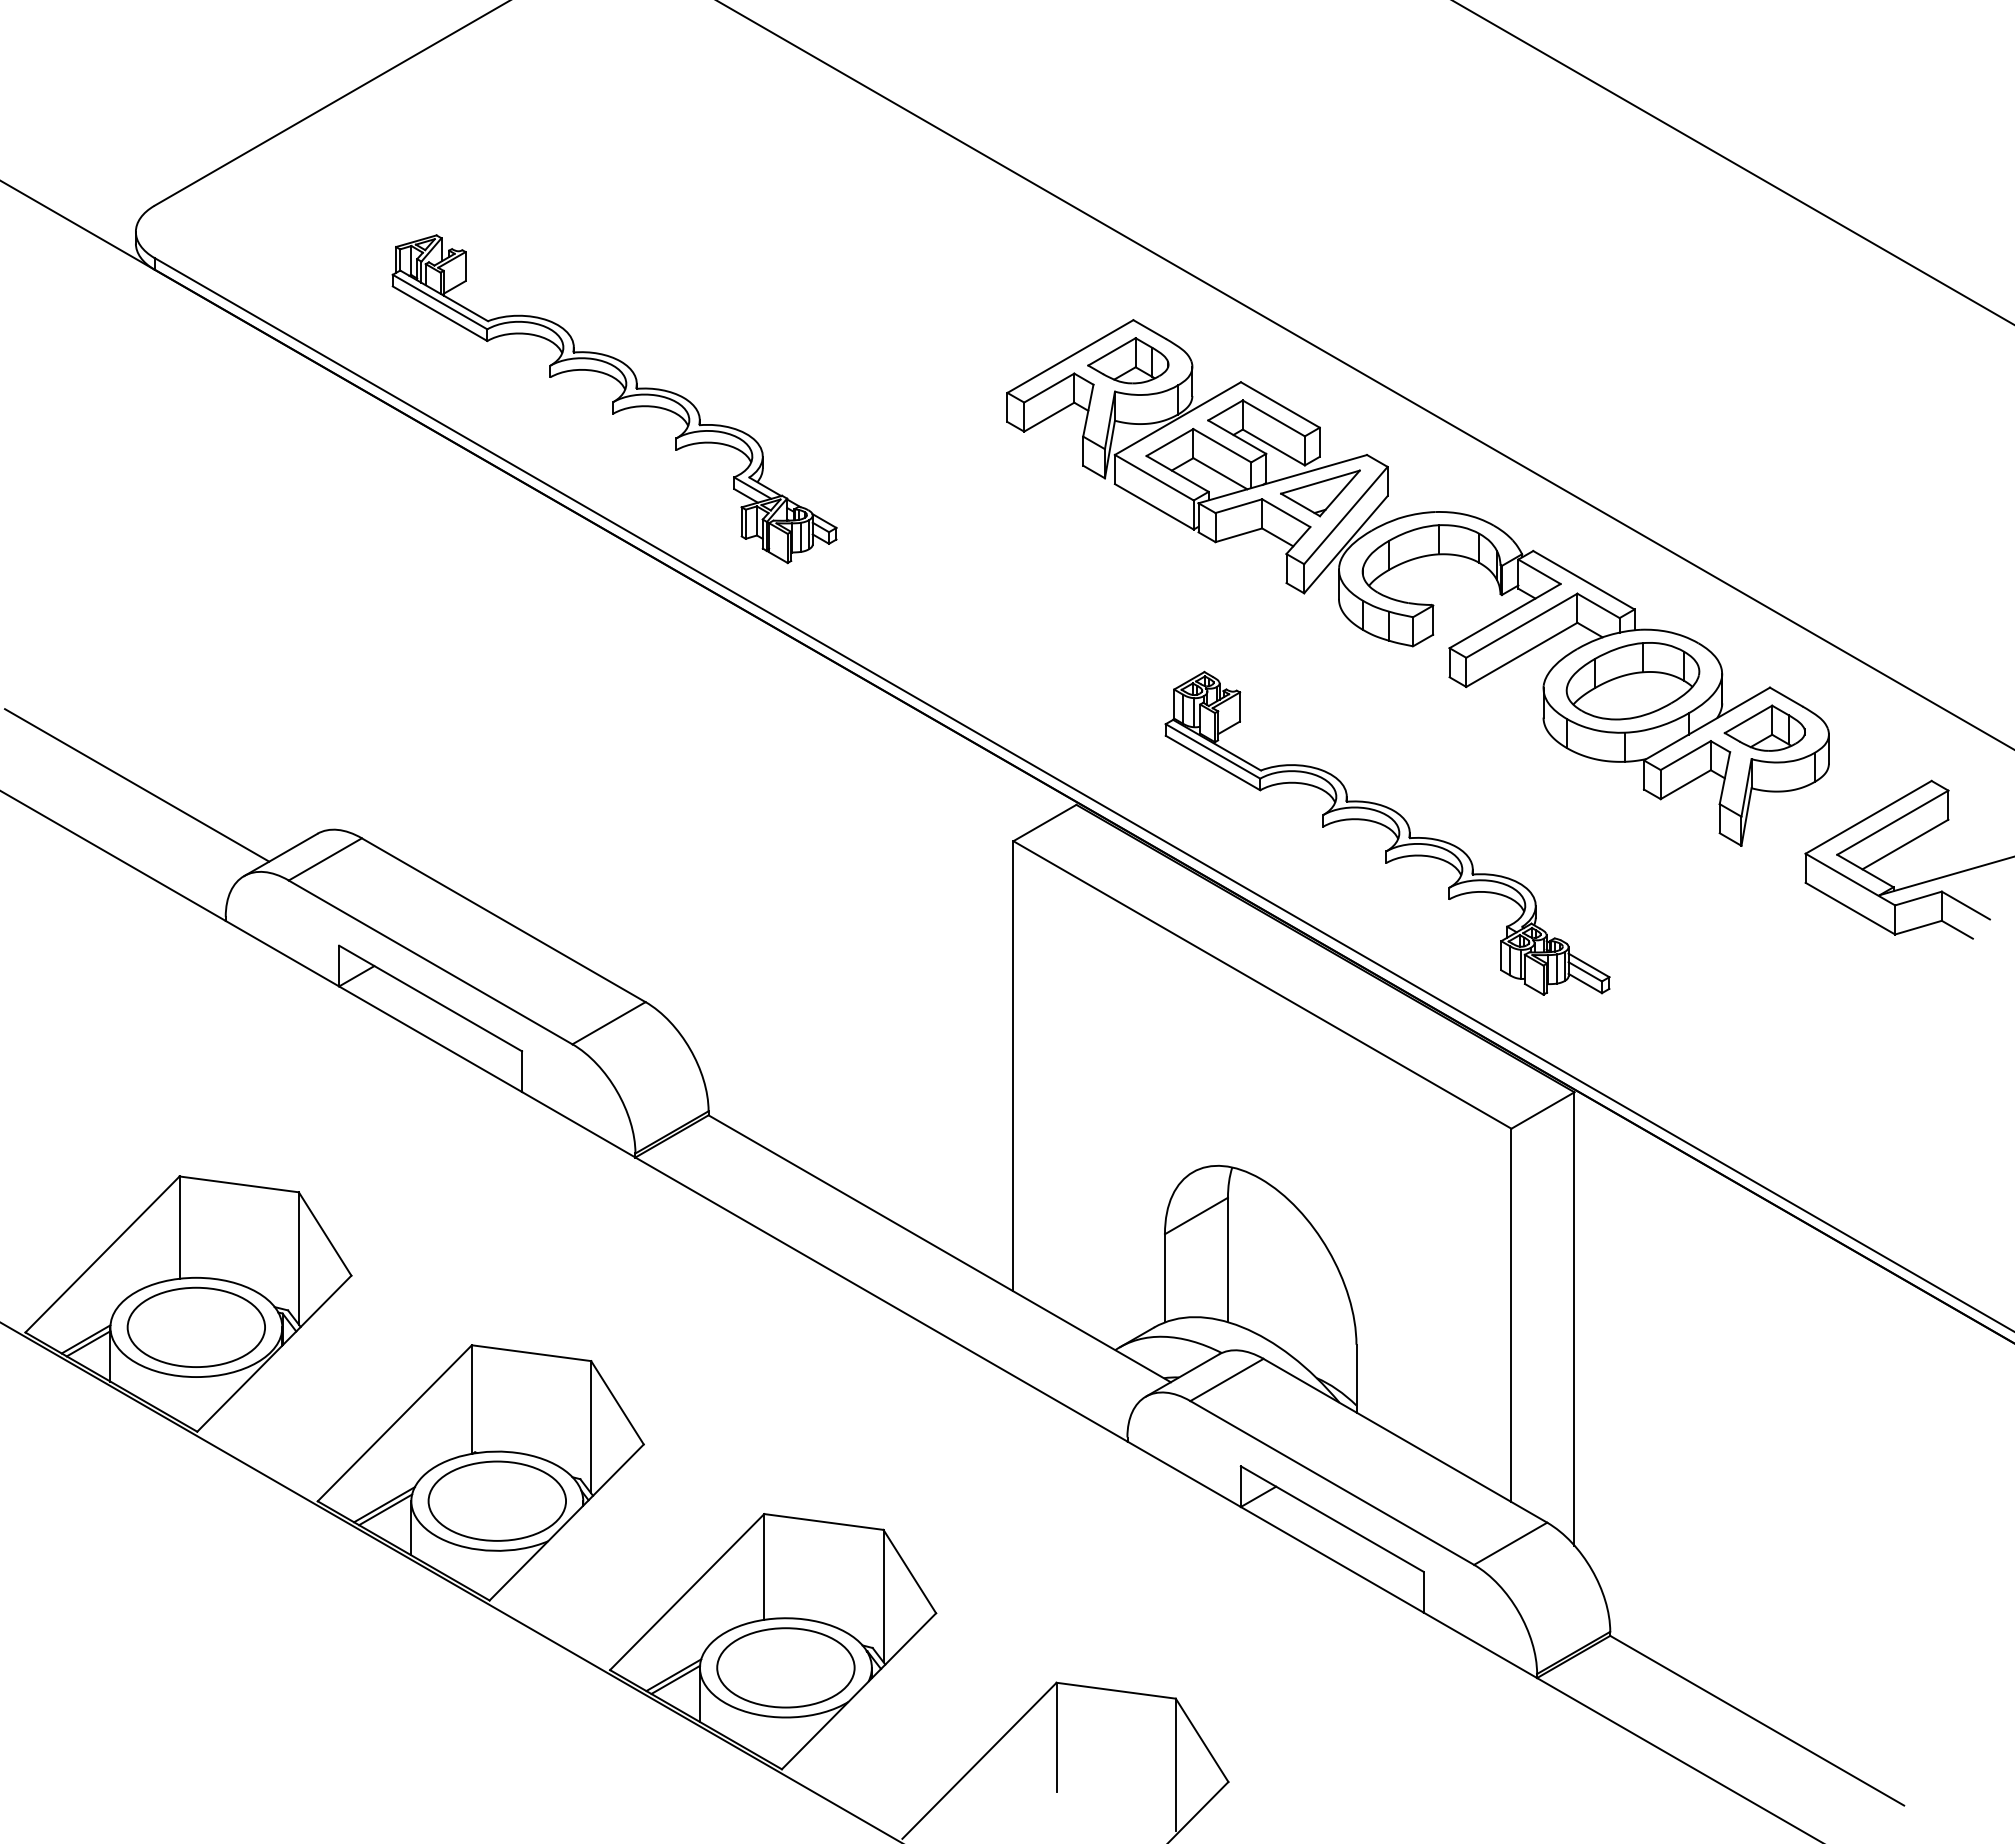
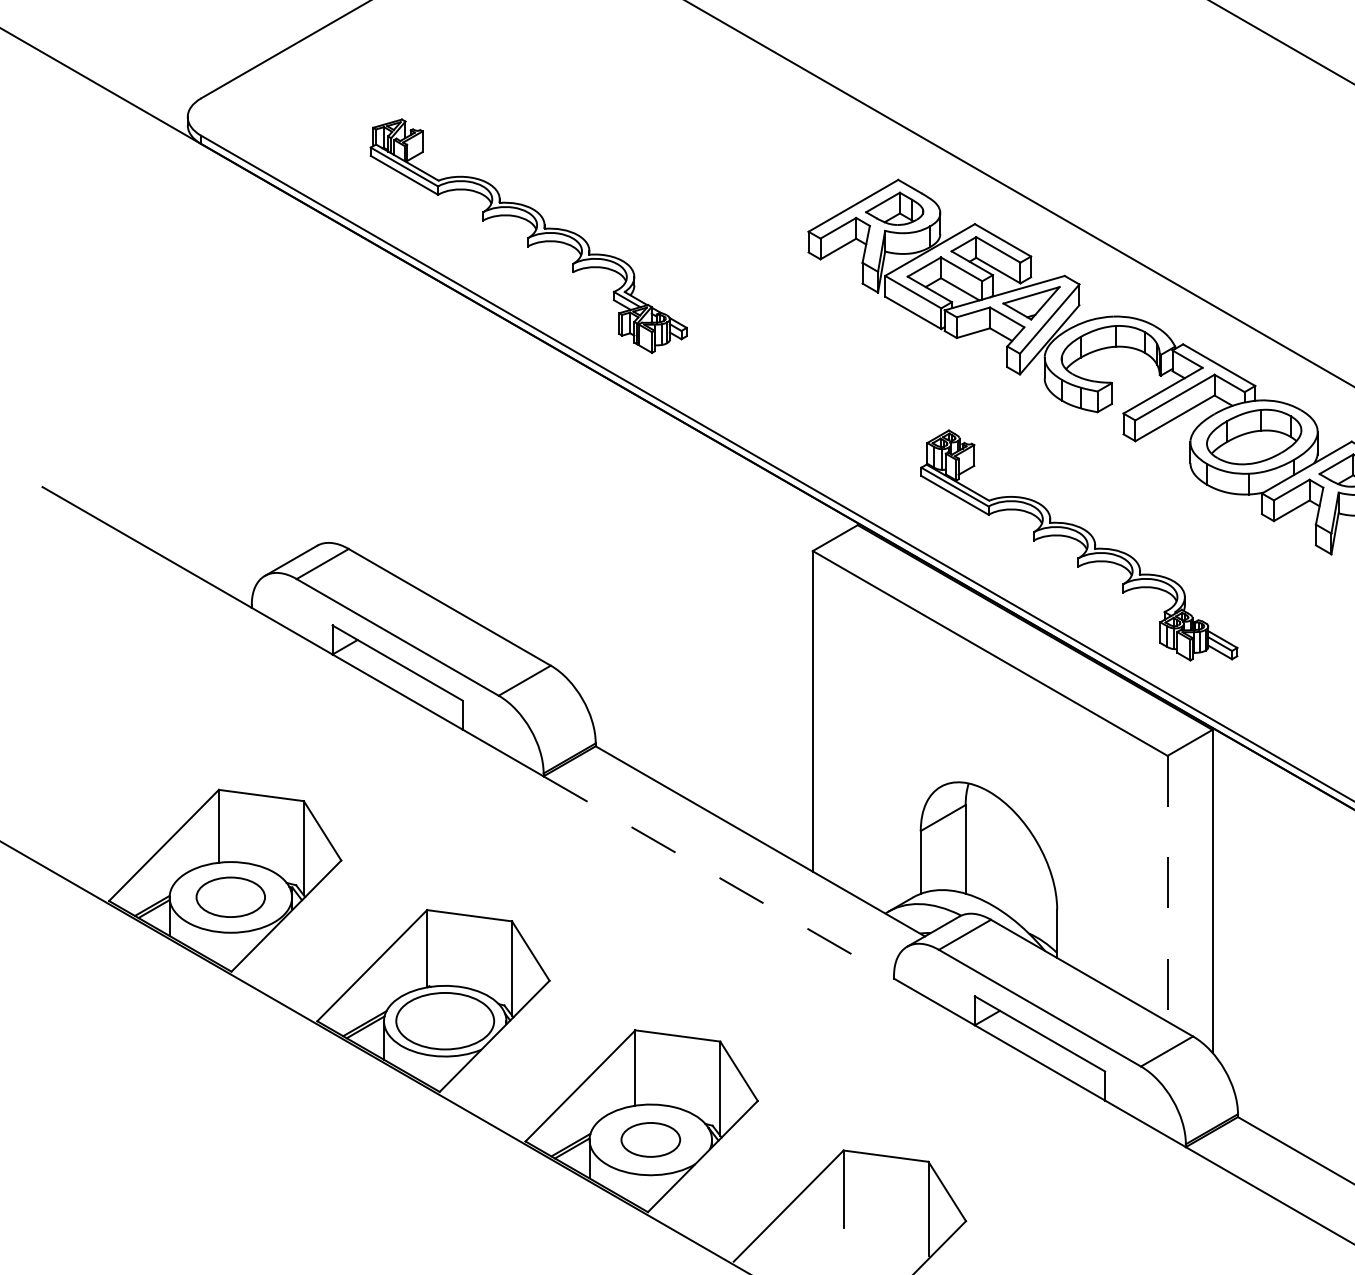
line: (137, 785) -> (188, 511), removed
line: (881, 1299) -> (718, 877), solid -> dashed
line: (1511, 1315) -> (1167, 888), solid -> dashed
part: (195, 1326) -> (230, 896), size x0.7
part: (785, 1667) -> (650, 1139), size x0.6

